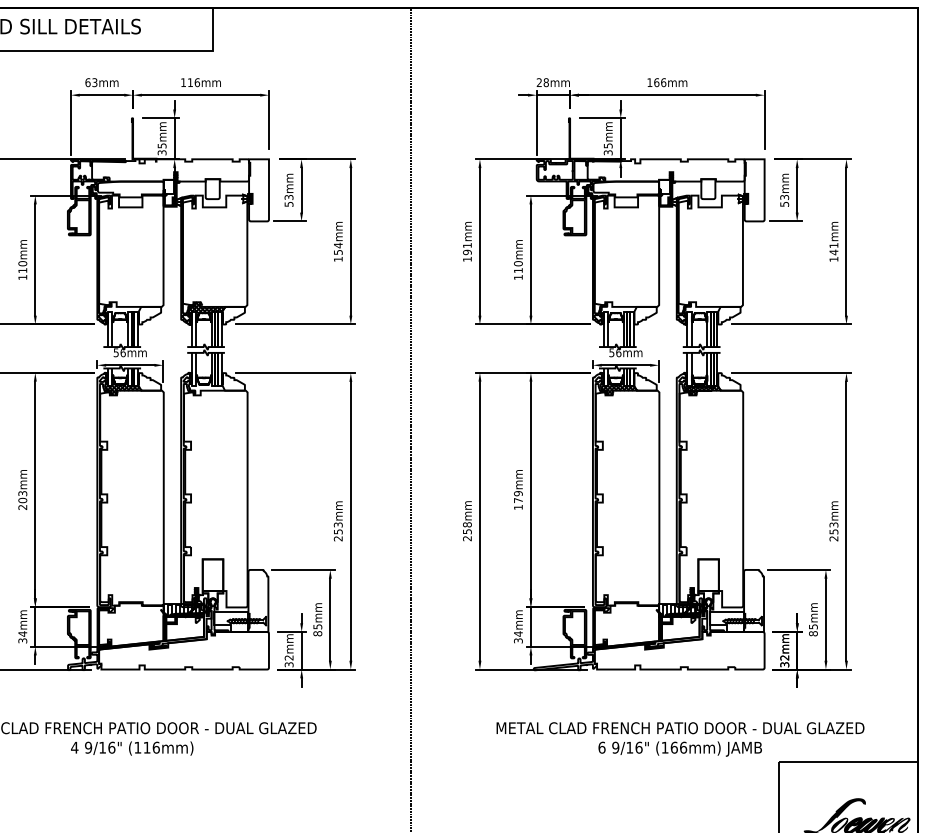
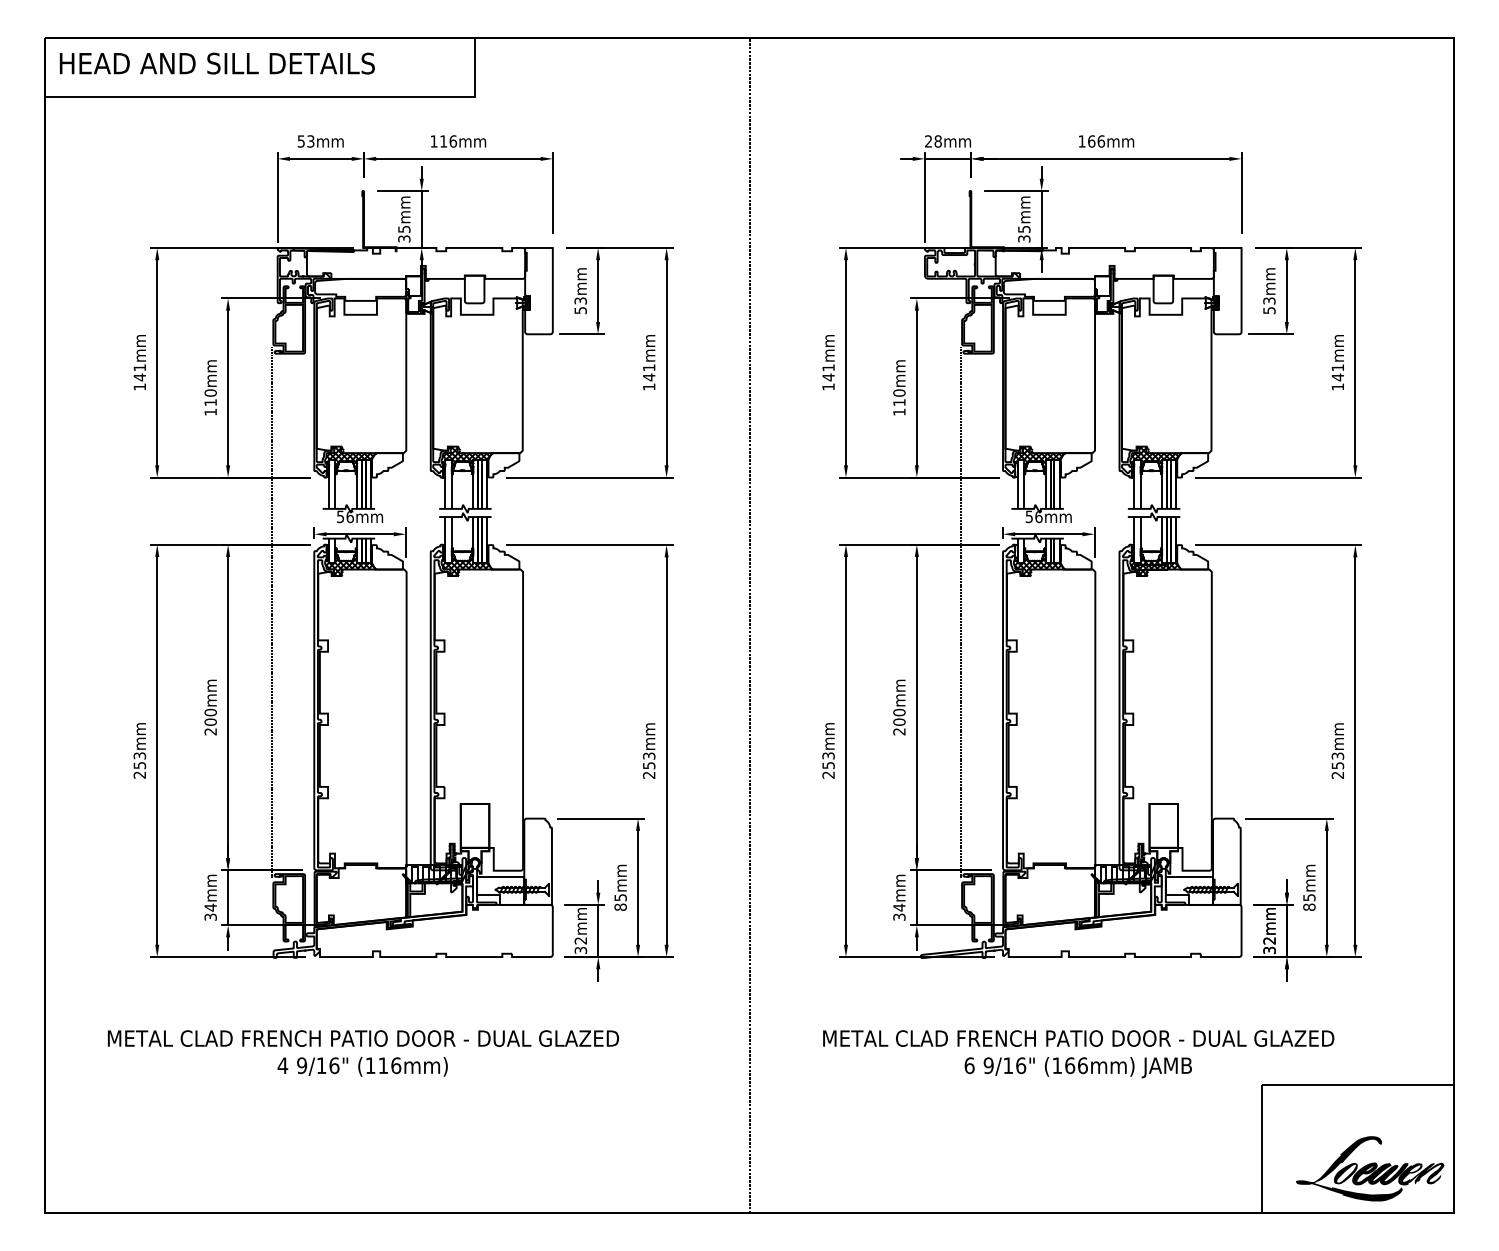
text: (88, 82) -> (301, 141), 63mm -> 53mm
text: (338, 248) -> (649, 372), 154mm -> 141mm
text: (467, 252) -> (828, 377), 191mm -> 141mm
hatch: (124, 309) -> (351, 456), added
hatch: (619, 309) -> (1040, 456), added
hatch: (703, 309) -> (1156, 456), added
hatch: (207, 387) -> (467, 565), added
line: (67, 421) -> (272, 612), added
line: (562, 421) -> (960, 612), added
text: (22, 493) -> (210, 712), 203mm -> 200mm
text: (518, 500) -> (899, 722), 179mm -> 200mm
text: (467, 524) -> (828, 755), 258mm -> 253mm
text: (680, 739) -> (1078, 1054), moved

